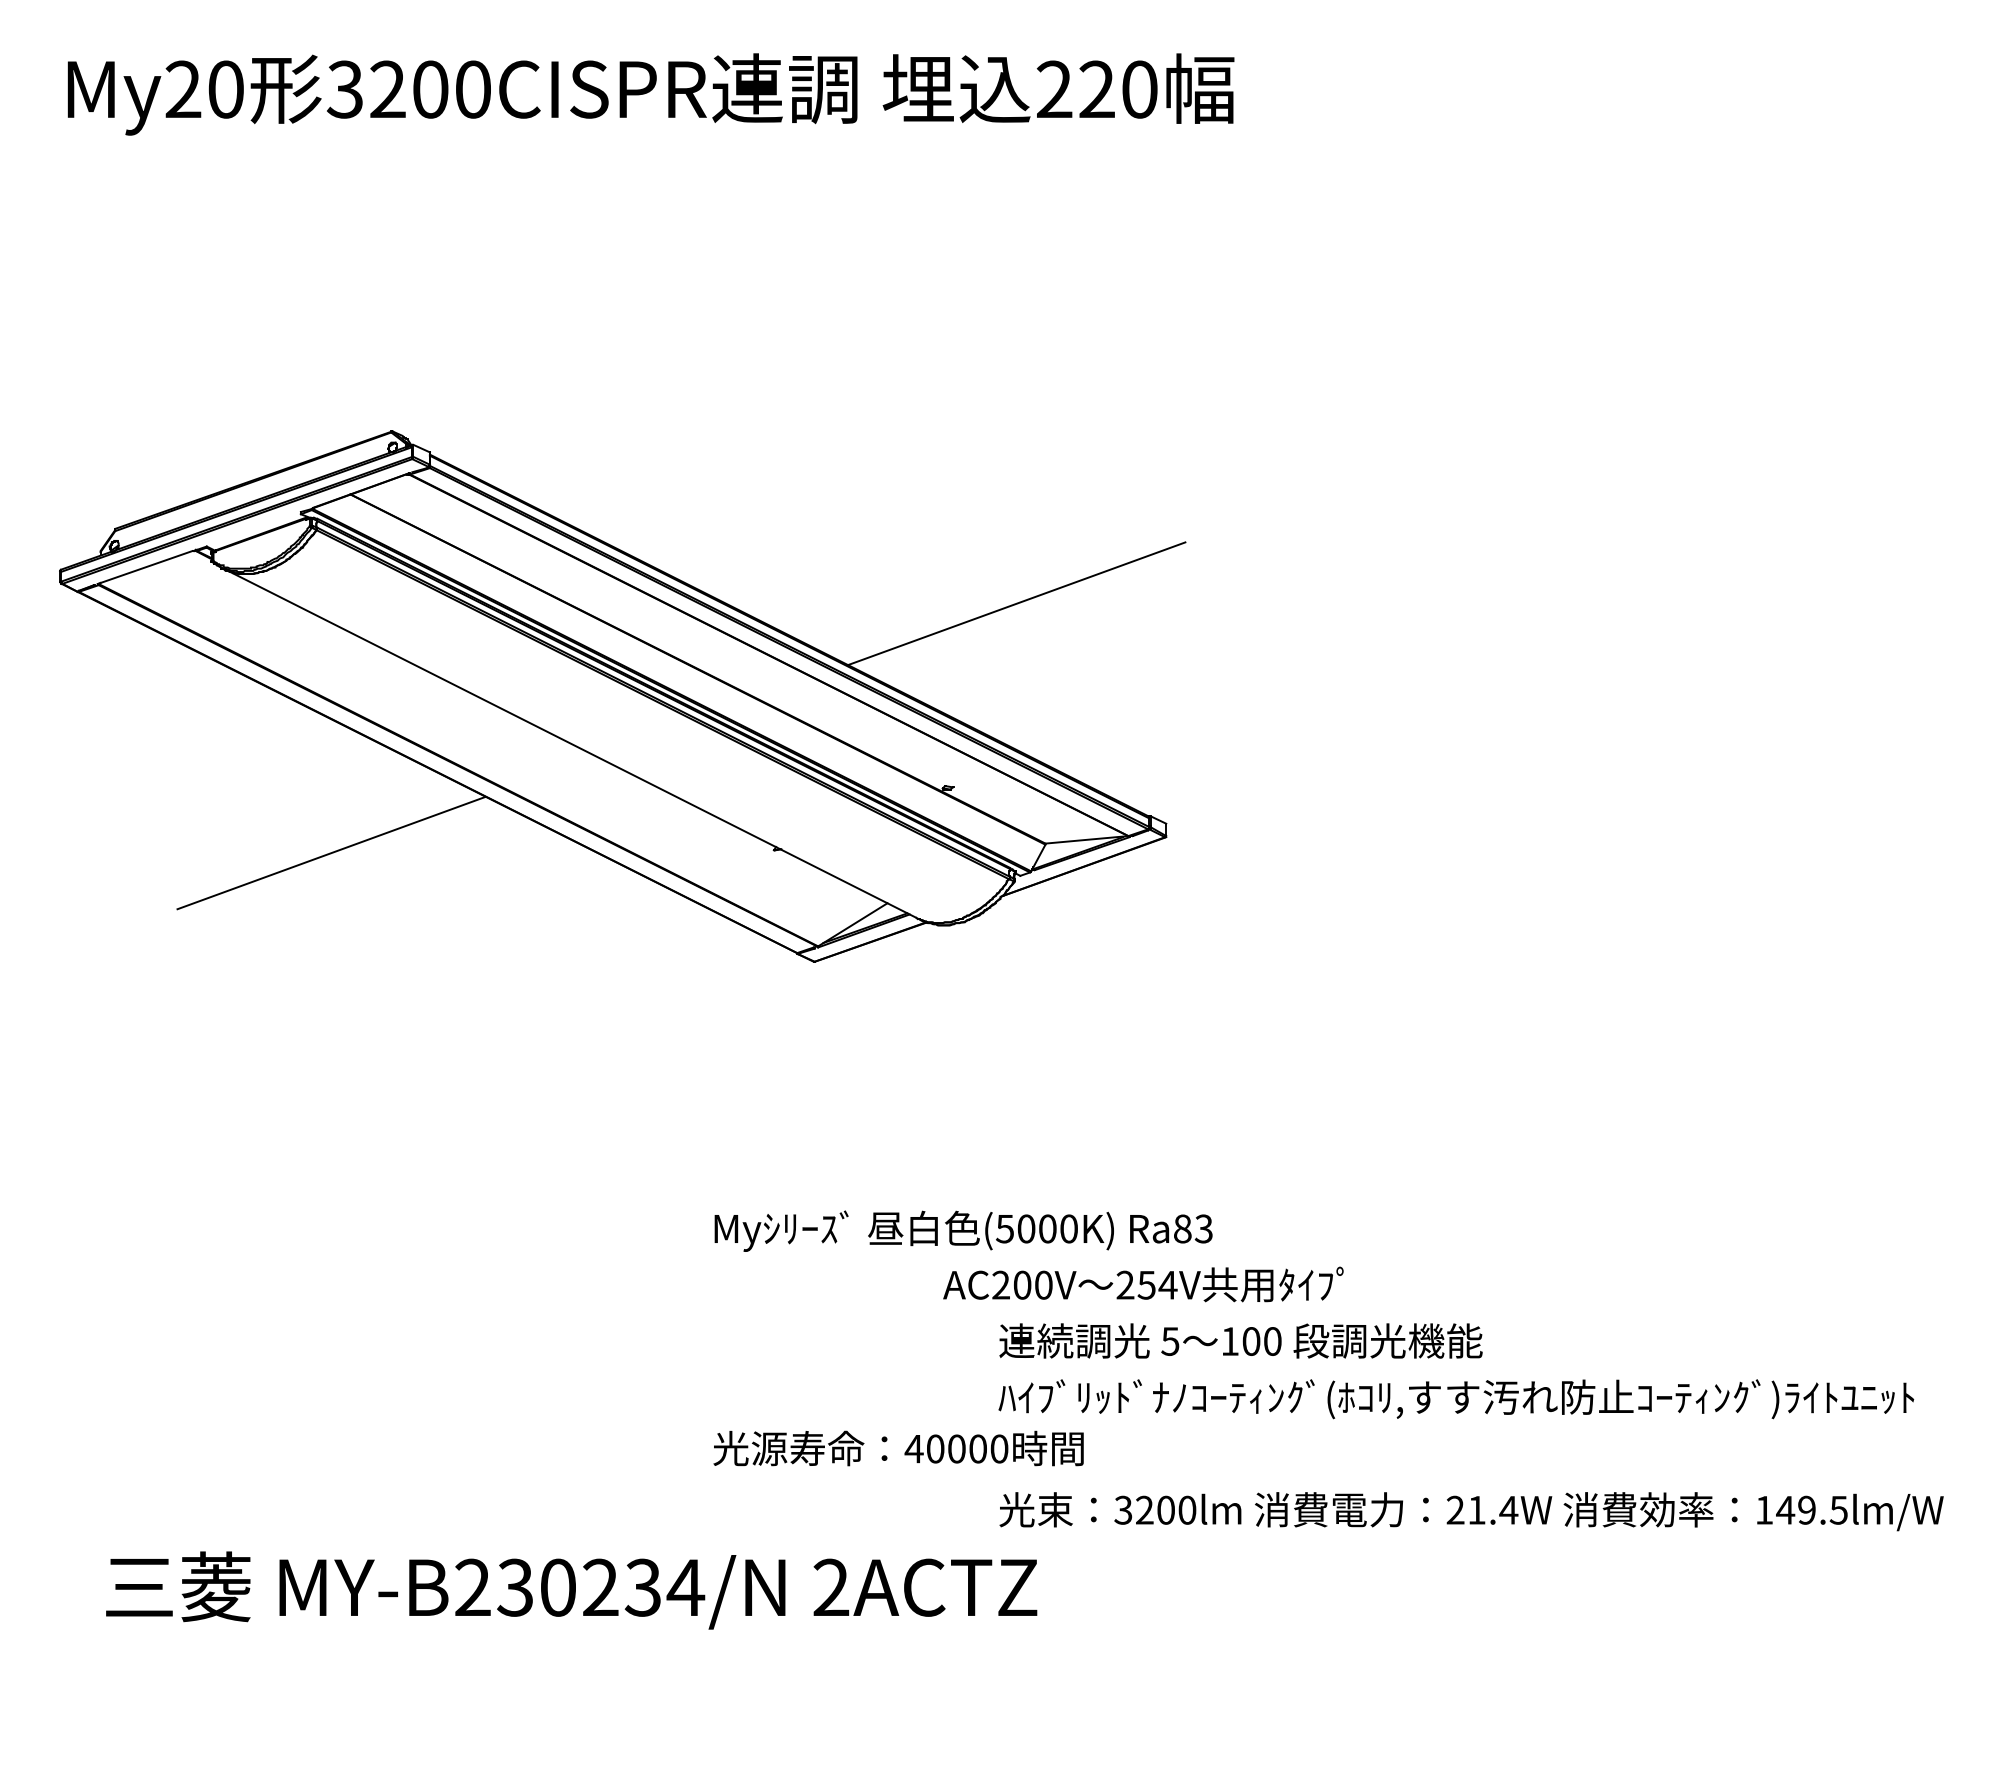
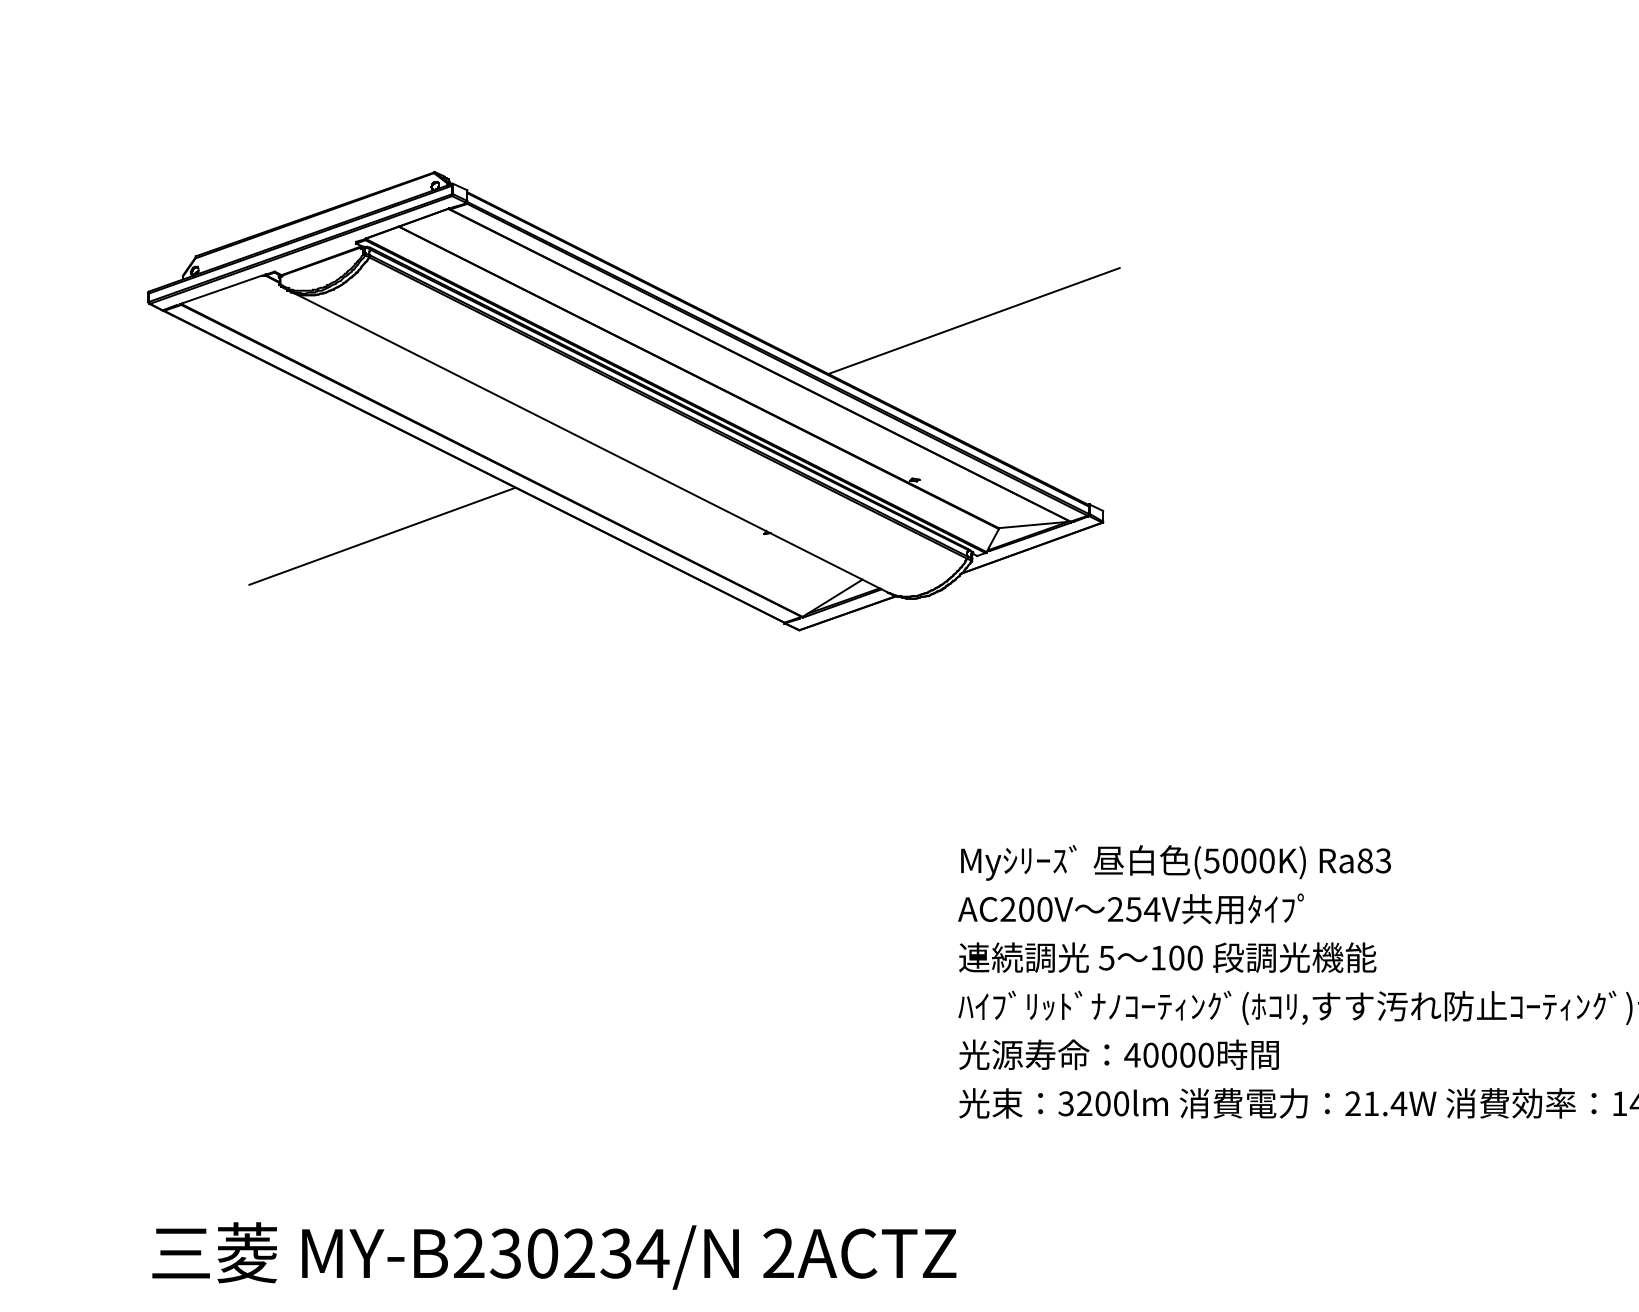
text: (963, 1230) -> (1175, 862), moved
text: (1143, 1284) -> (1131, 908), moved
text: (898, 1448) -> (1118, 1054), moved
text: (571, 1590) -> (554, 1255), moved

